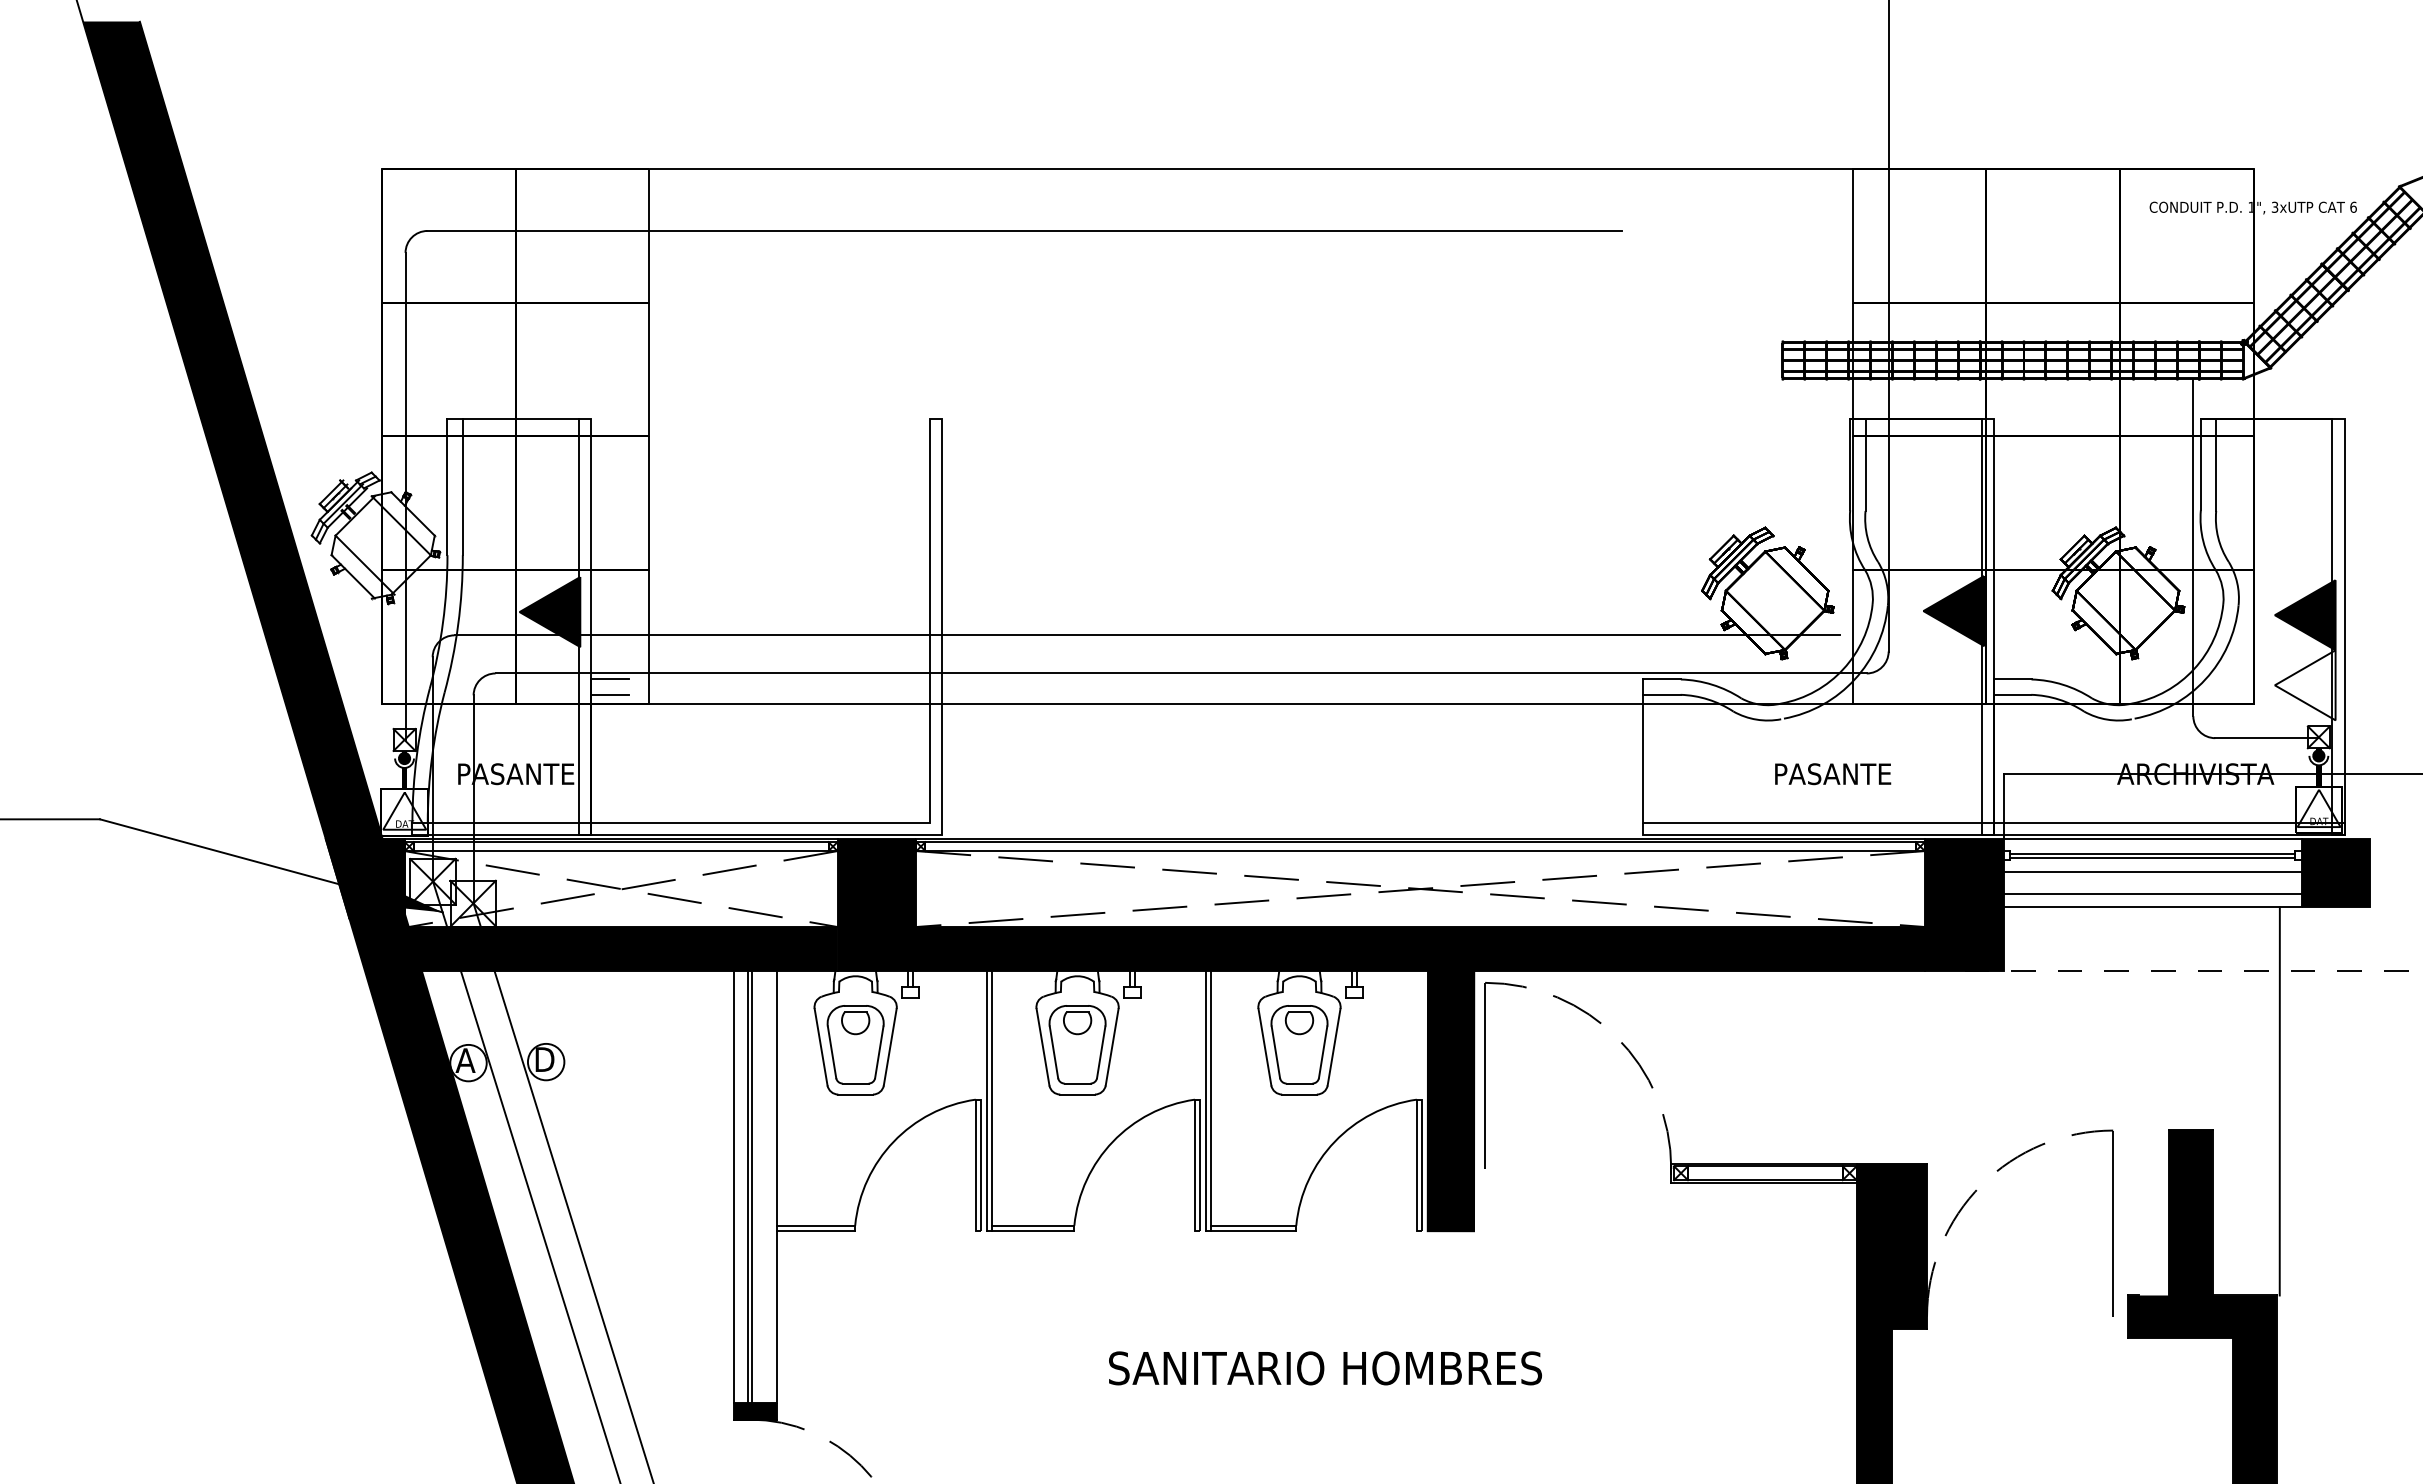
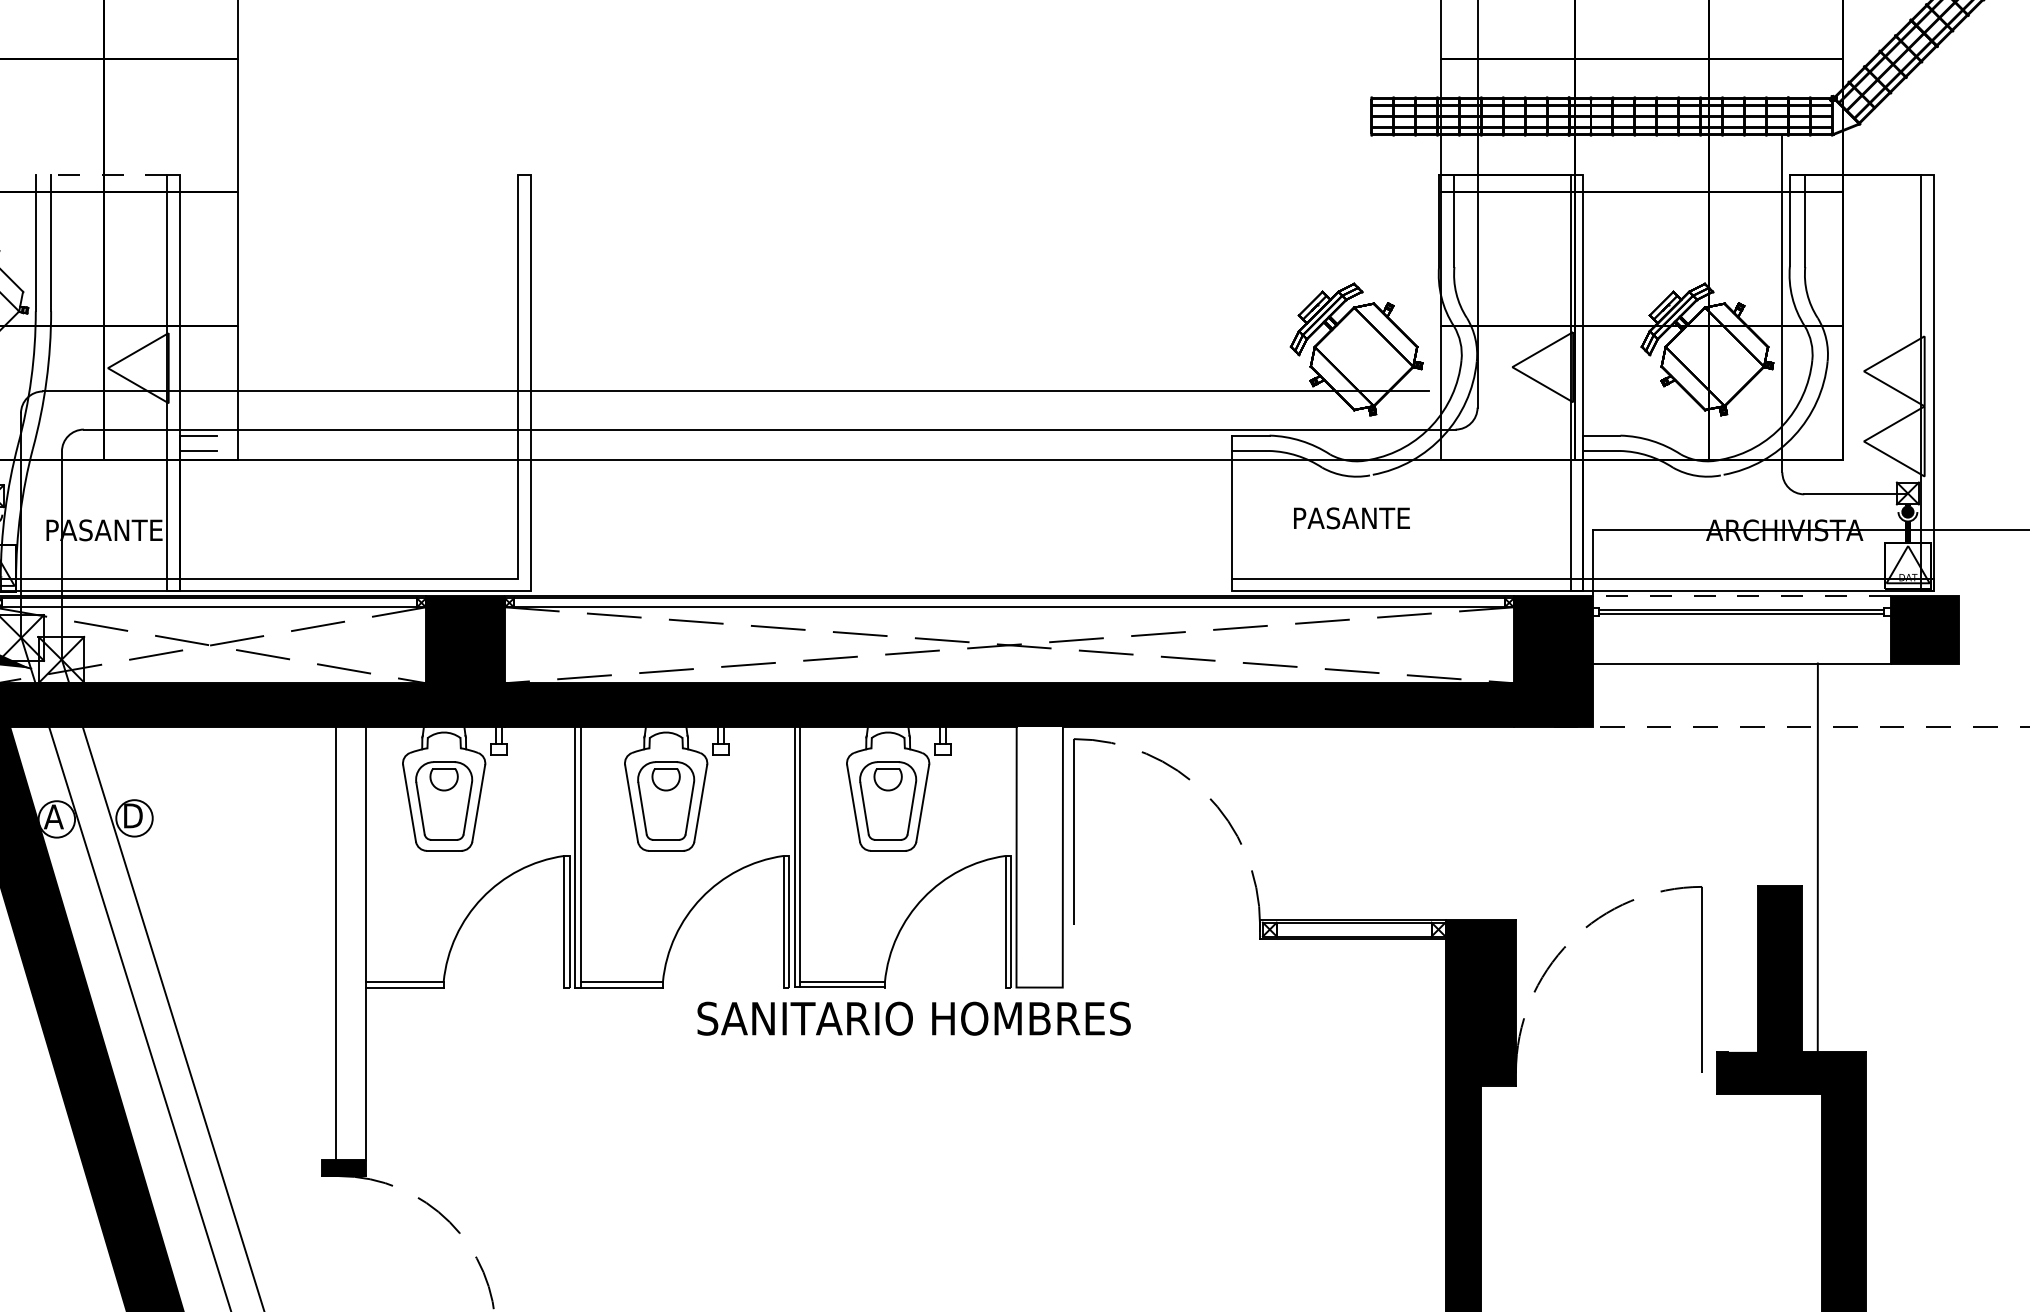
line: (513, 418) -> (101, 174), solid -> dashed
fill: (1953, 611) -> (1542, 367), removed
fill: (549, 612) -> (137, 368), removed
fill: (2304, 615) -> (1893, 371), removed
text: (1833, 774) -> (1352, 518), moved
line: (2152, 839) -> (1741, 595), solid -> dashed
line: (2152, 872) -> (1741, 628), removed
line: (2152, 894) -> (1741, 650), removed
fill: (1450, 1100) -> (1039, 856), removed
line: (2279, 1101) -> (1817, 857), moved
line: (733, 1186) -> (321, 942), removed
line: (752, 1186) -> (340, 942), removed
text: (1325, 1368) -> (914, 1018), moved

